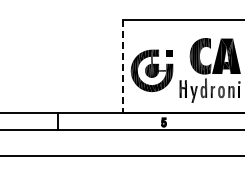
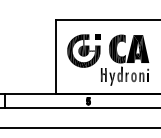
line: (123, 66) -> (56, 57), dashed -> solid
part: (151, 70) -> (83, 50), moved

